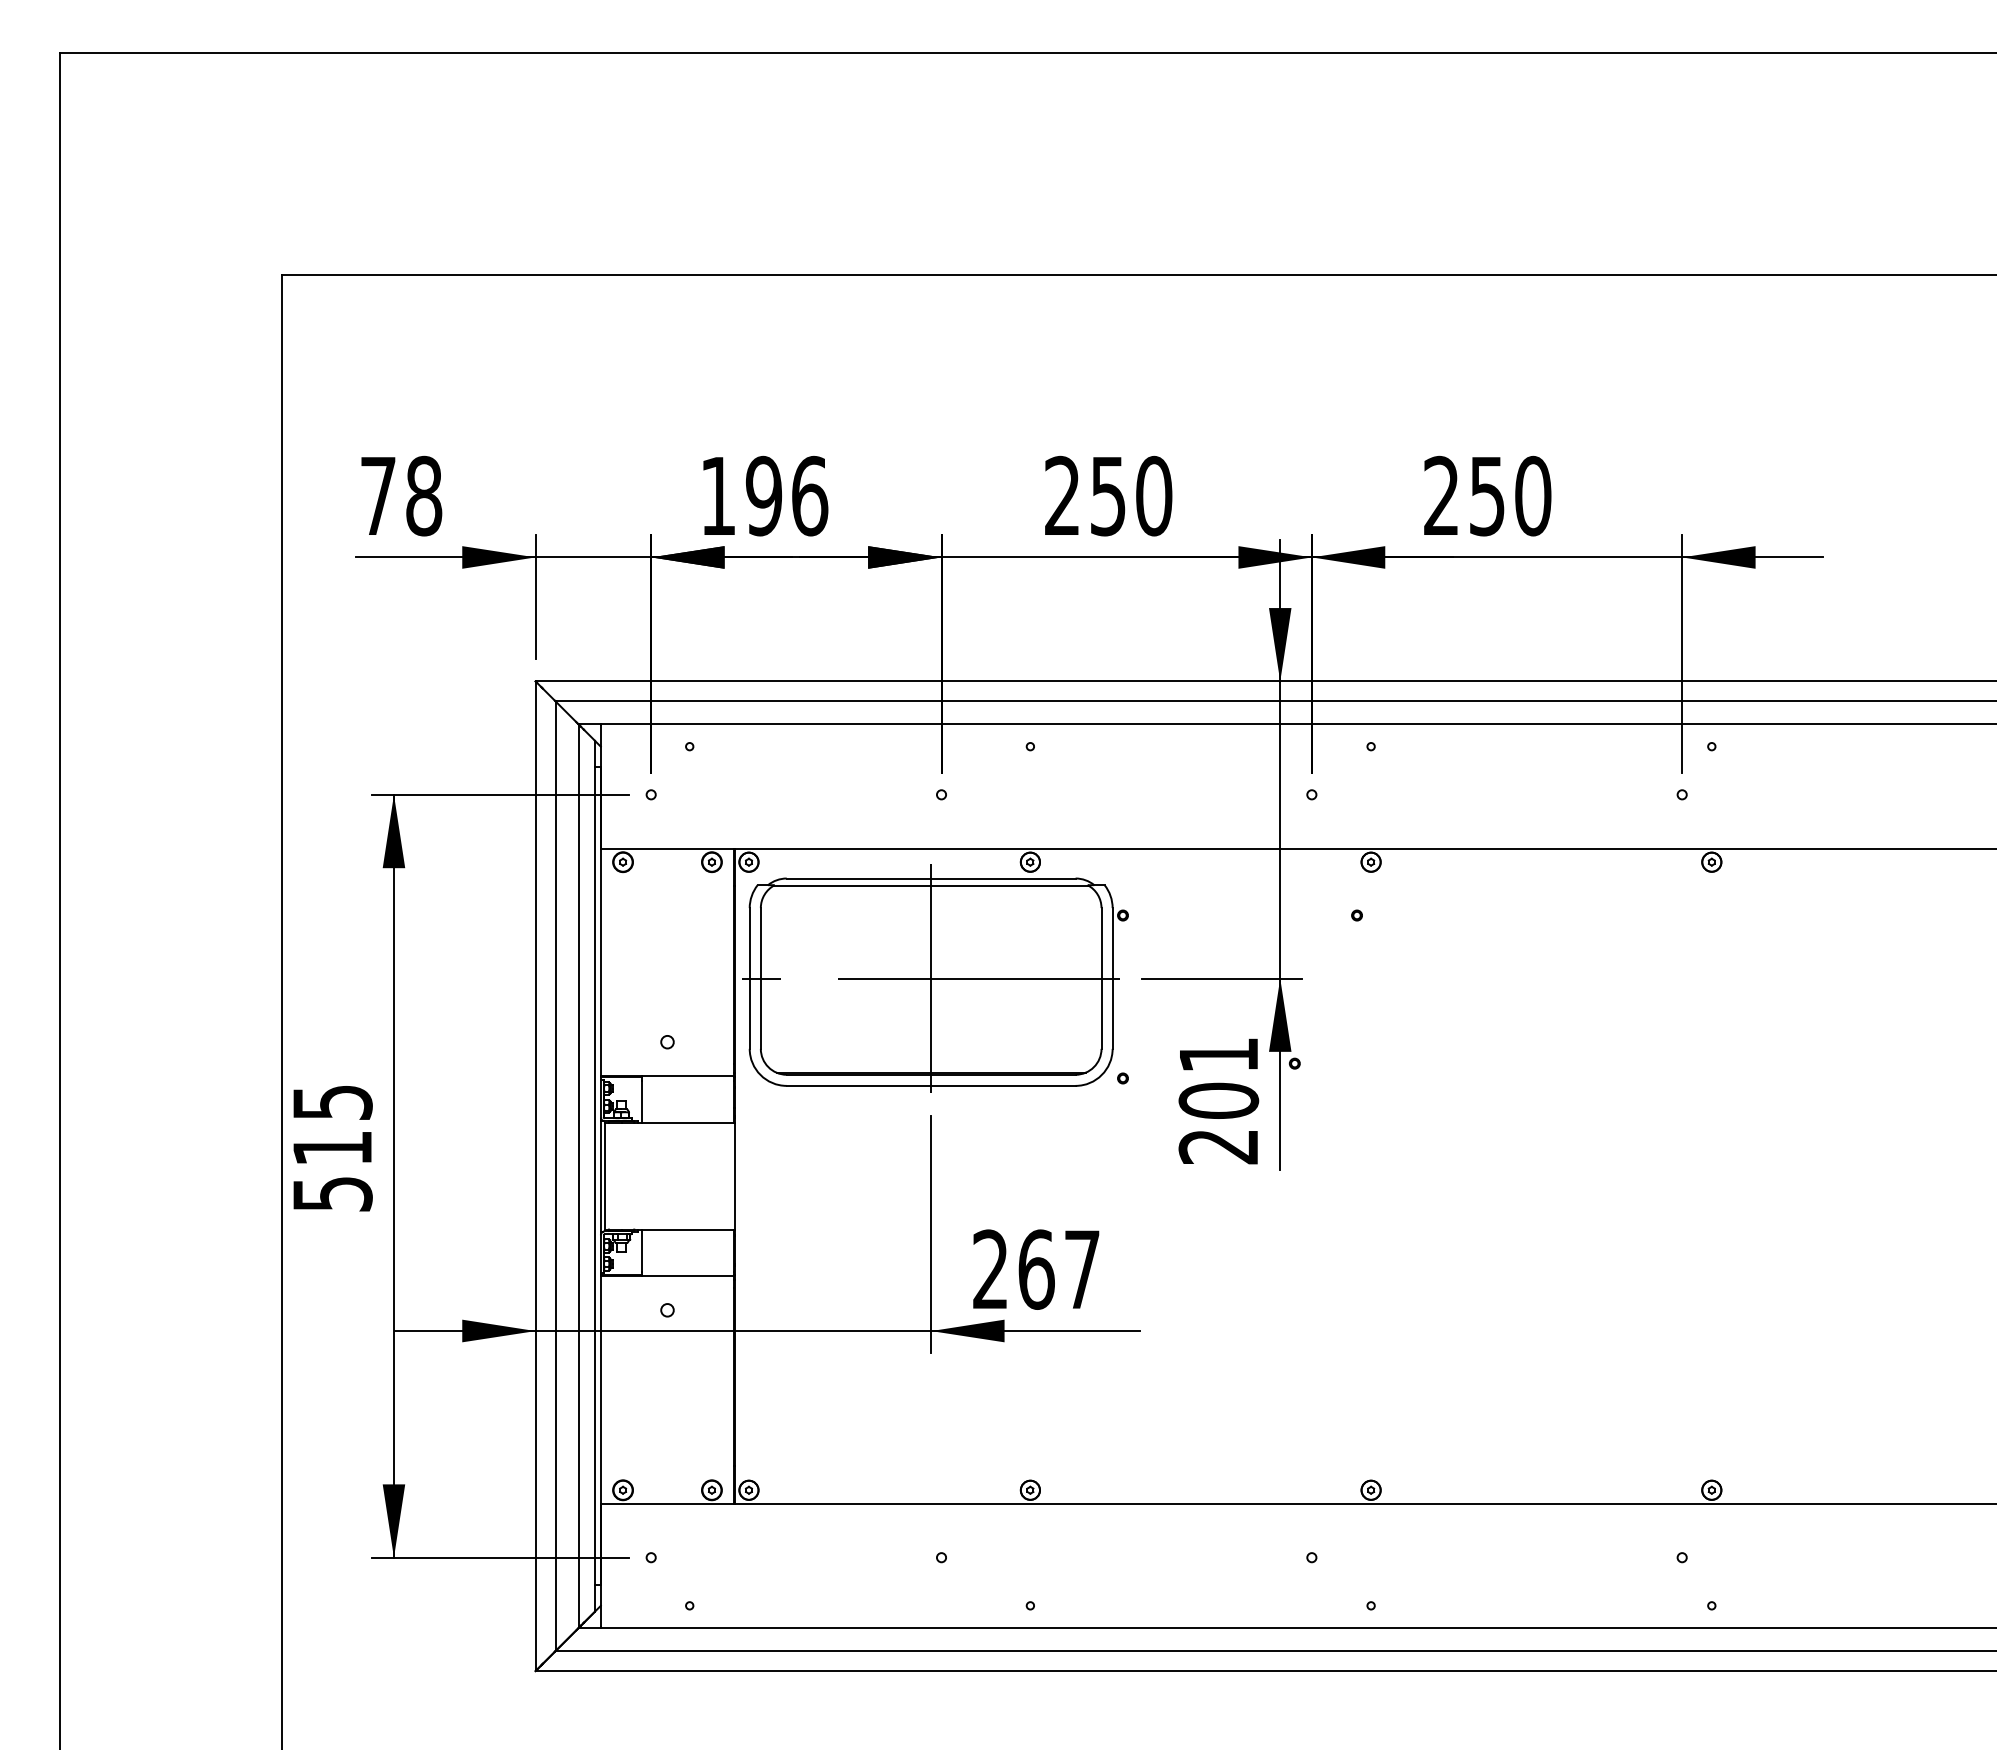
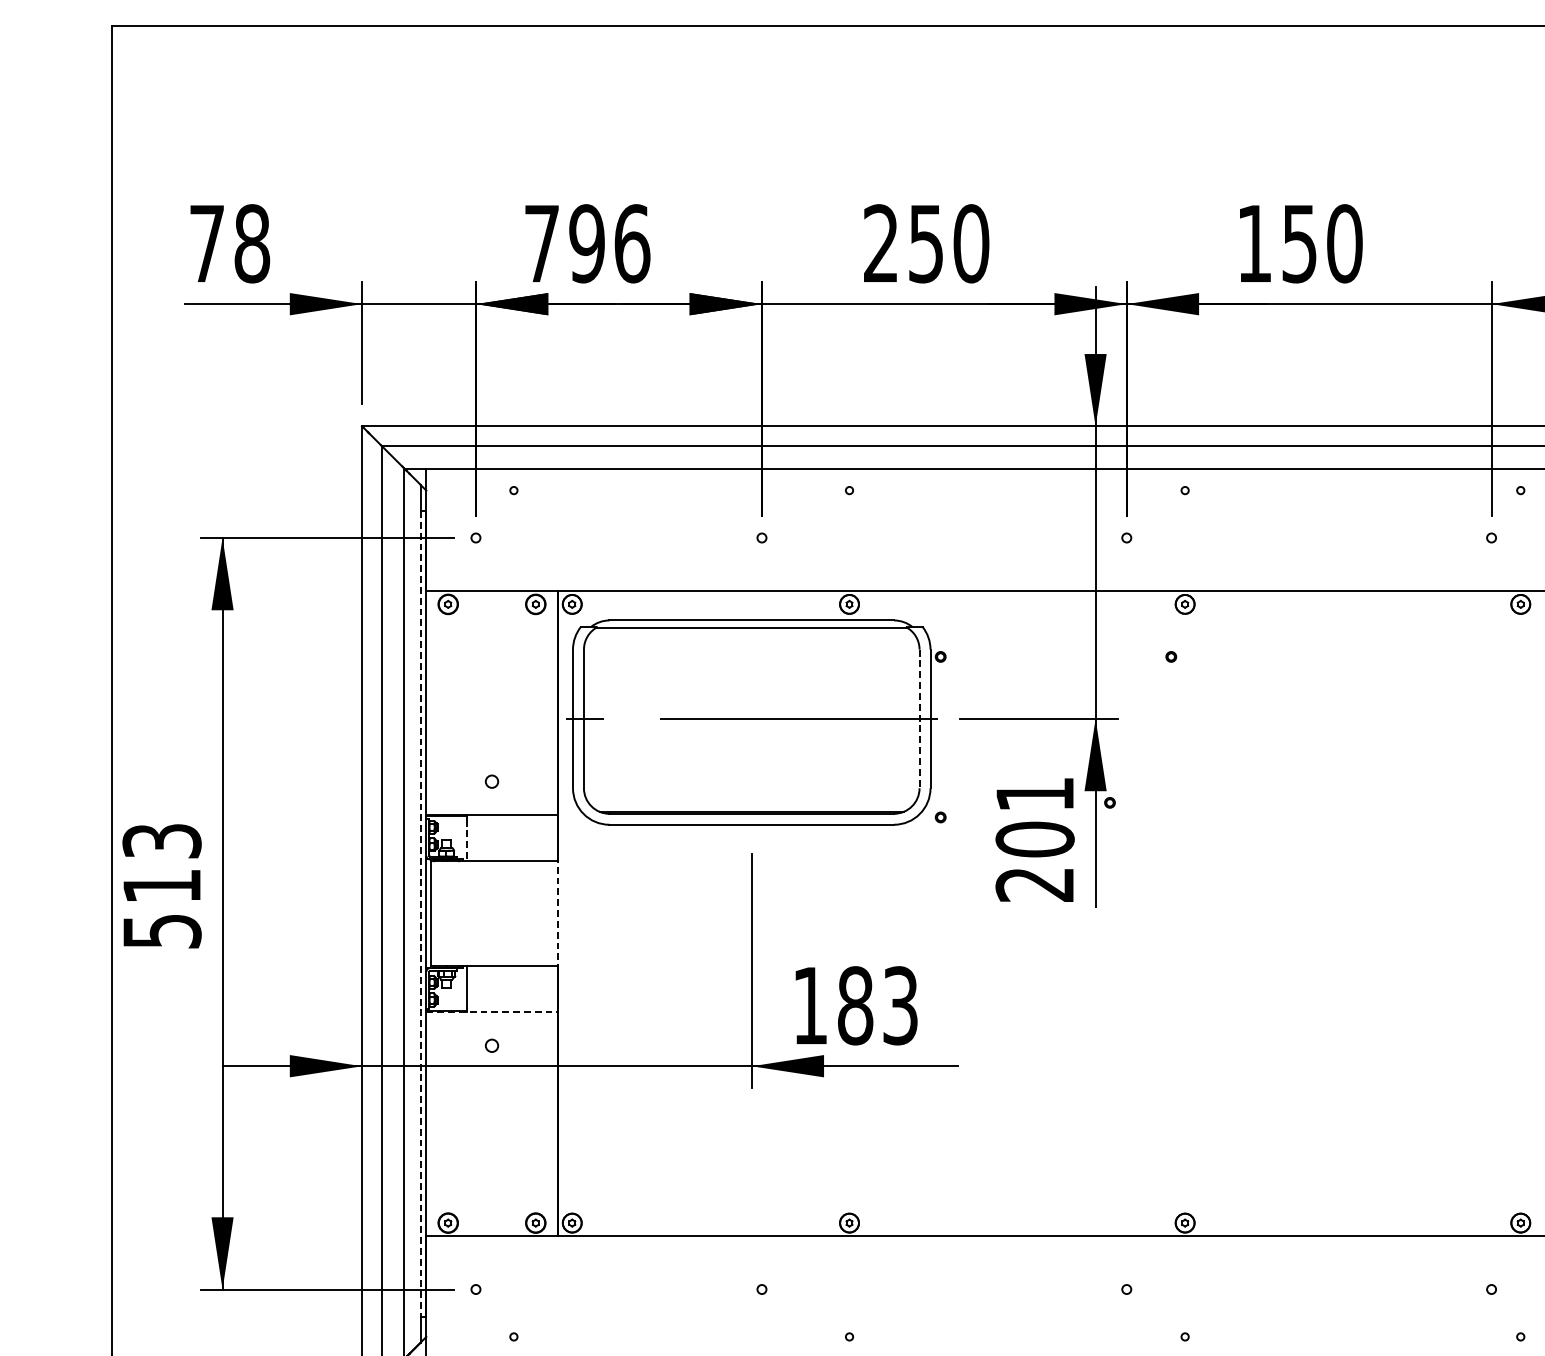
text: (1440, 494) -> (1253, 242), 250 -> 150
text: (718, 495) -> (542, 243), 196 -> 796
line: (931, 978) -> (752, 718), removed
line: (1101, 979) -> (919, 719), solid -> dashed
text: (332, 1102) -> (162, 841), 515 -> 513
line: (642, 1102) -> (467, 841), solid -> dashed
line: (734, 1175) -> (558, 913), solid -> dashed
line: (594, 1176) -> (420, 914), solid -> dashed
text: (1036, 1269) -> (855, 1005), 267 -> 183
line: (667, 1276) -> (492, 1012), solid -> dashed

